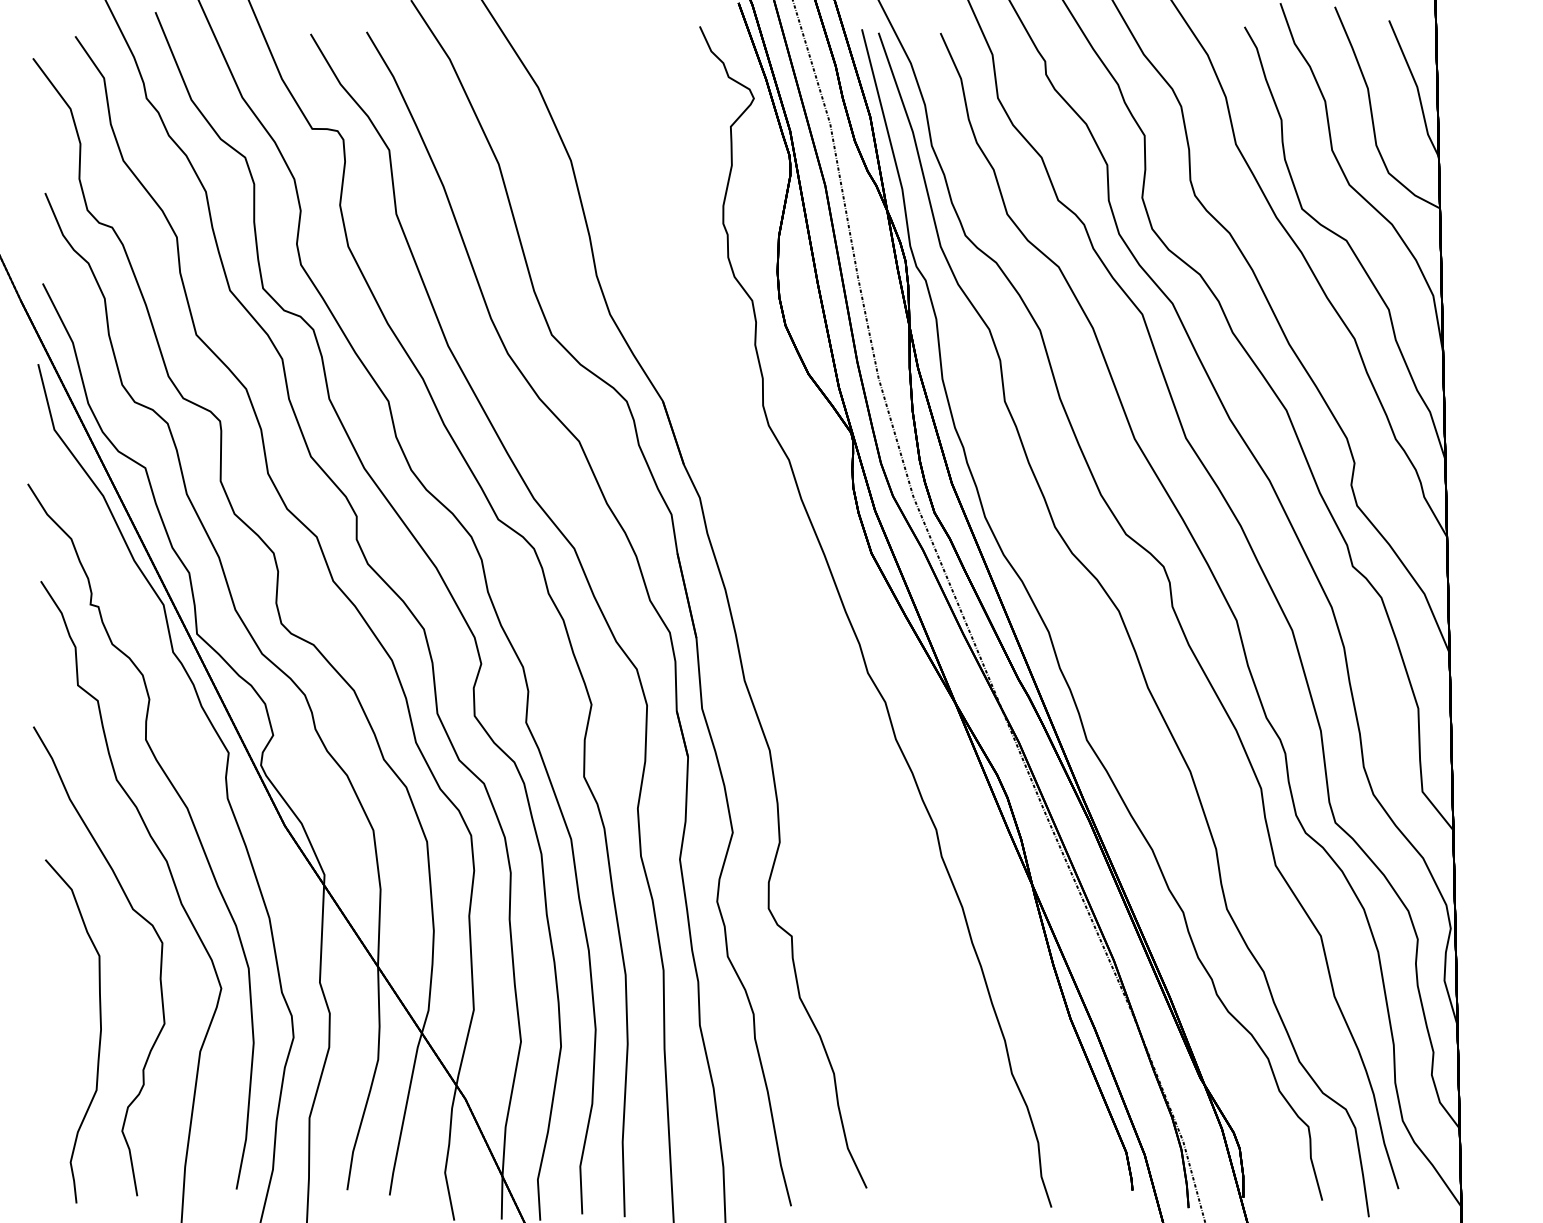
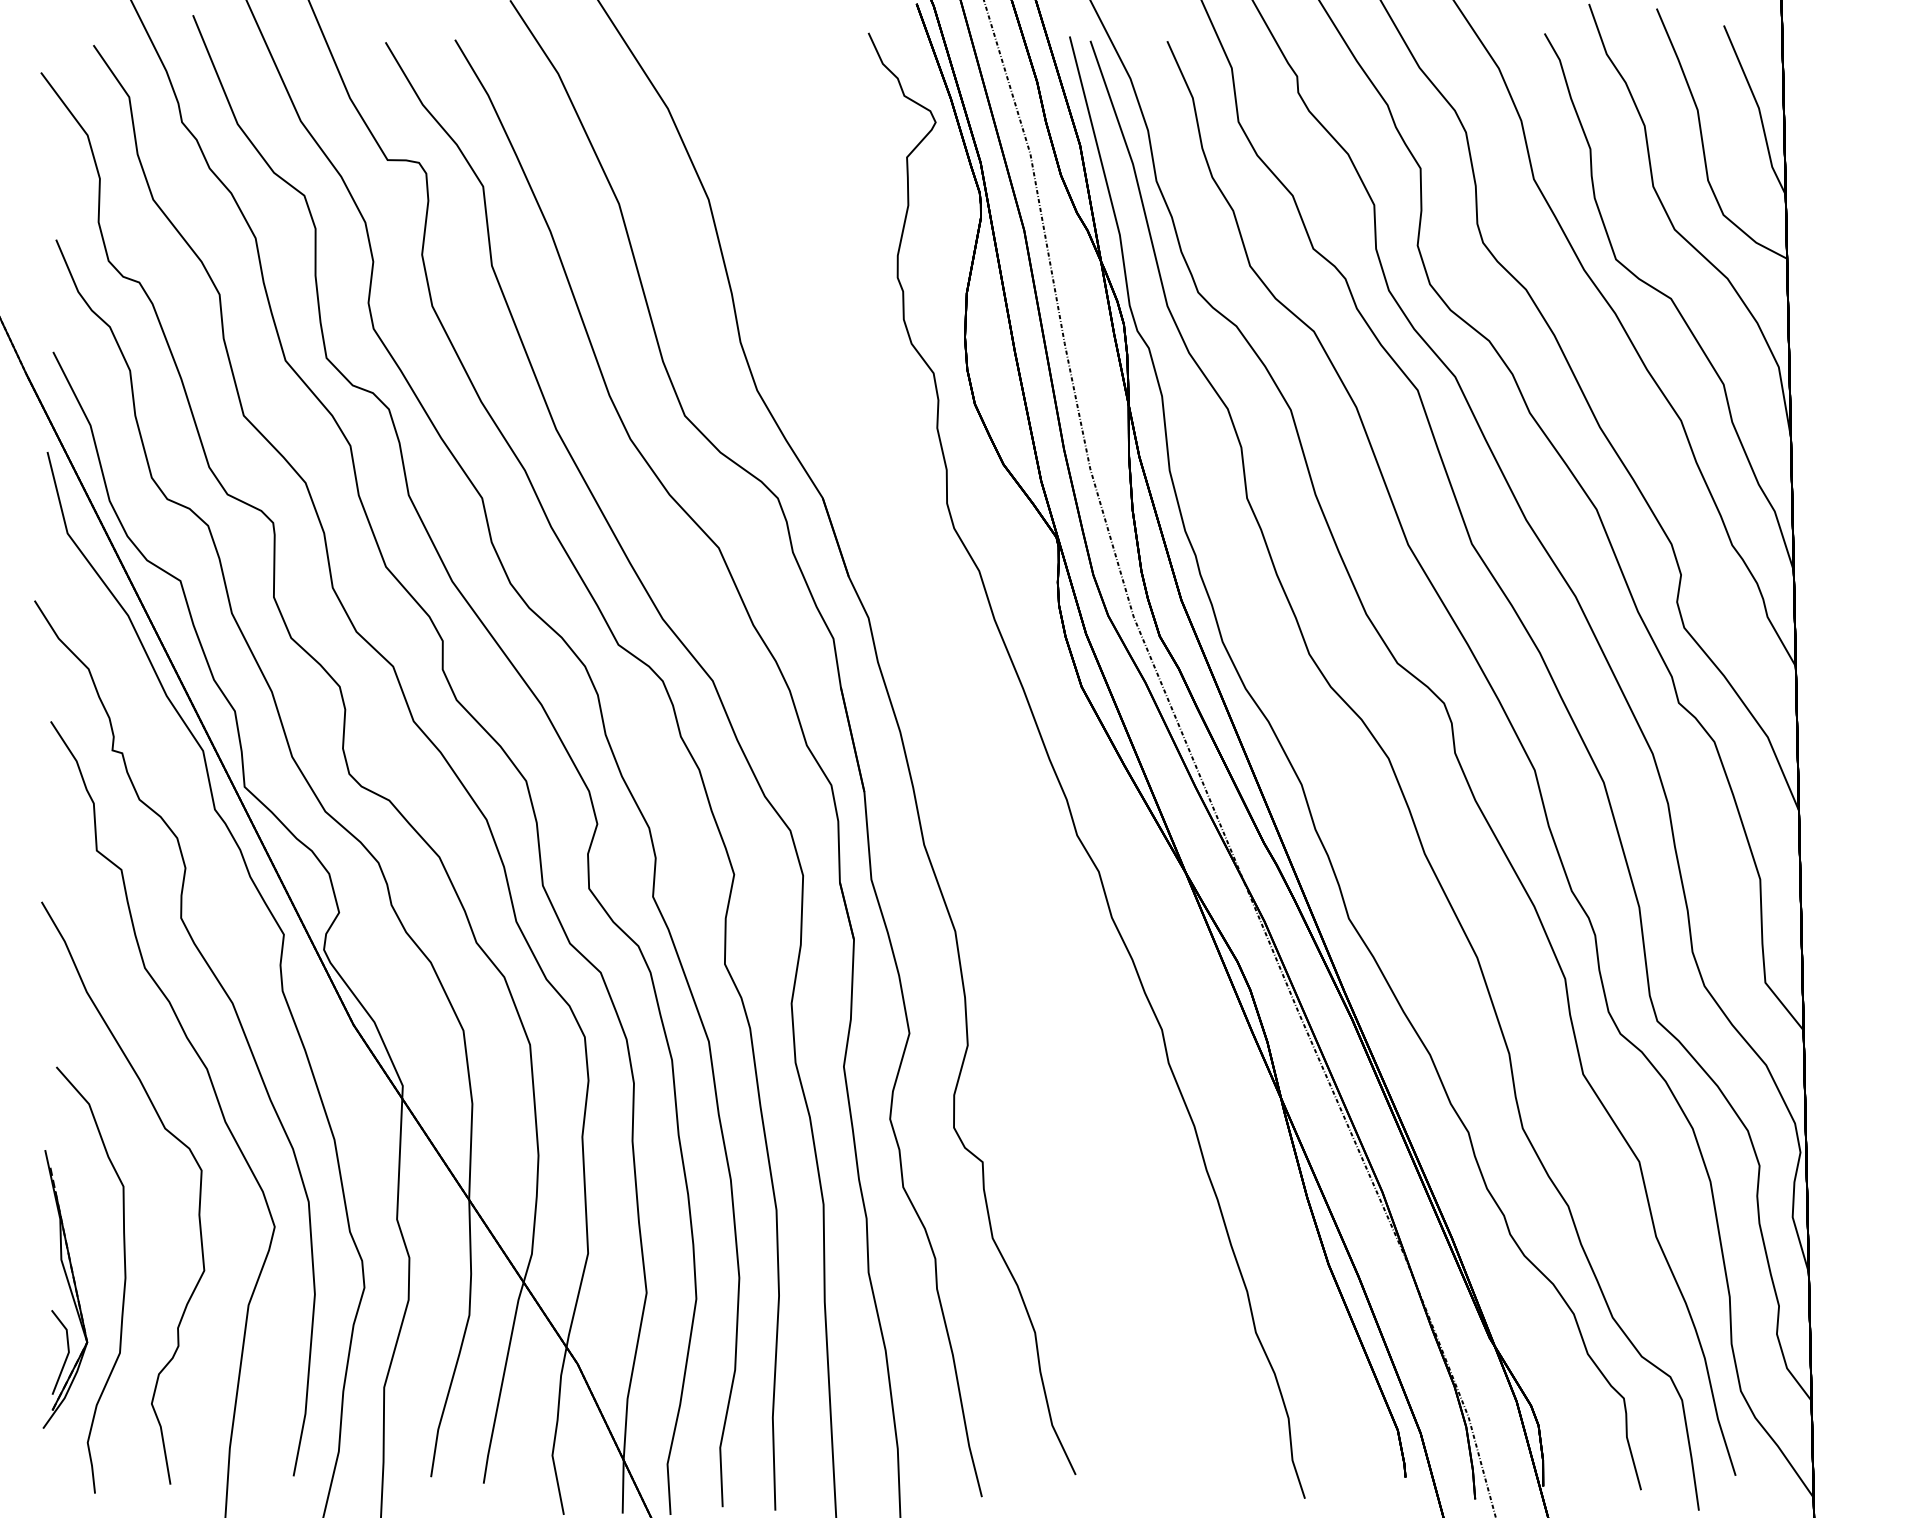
part: (52, 1038) -> (65, 1288), added

